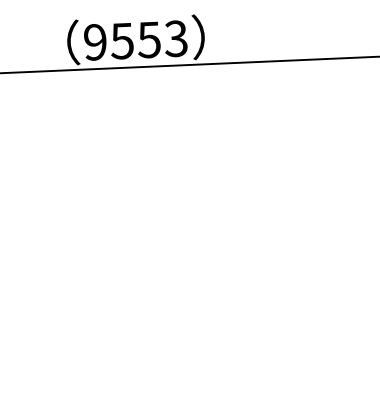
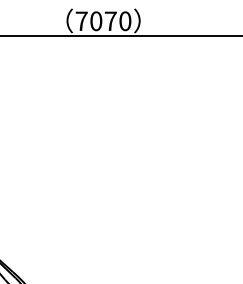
text: (135, 40) -> (103, 21), 9553 -> 7070

